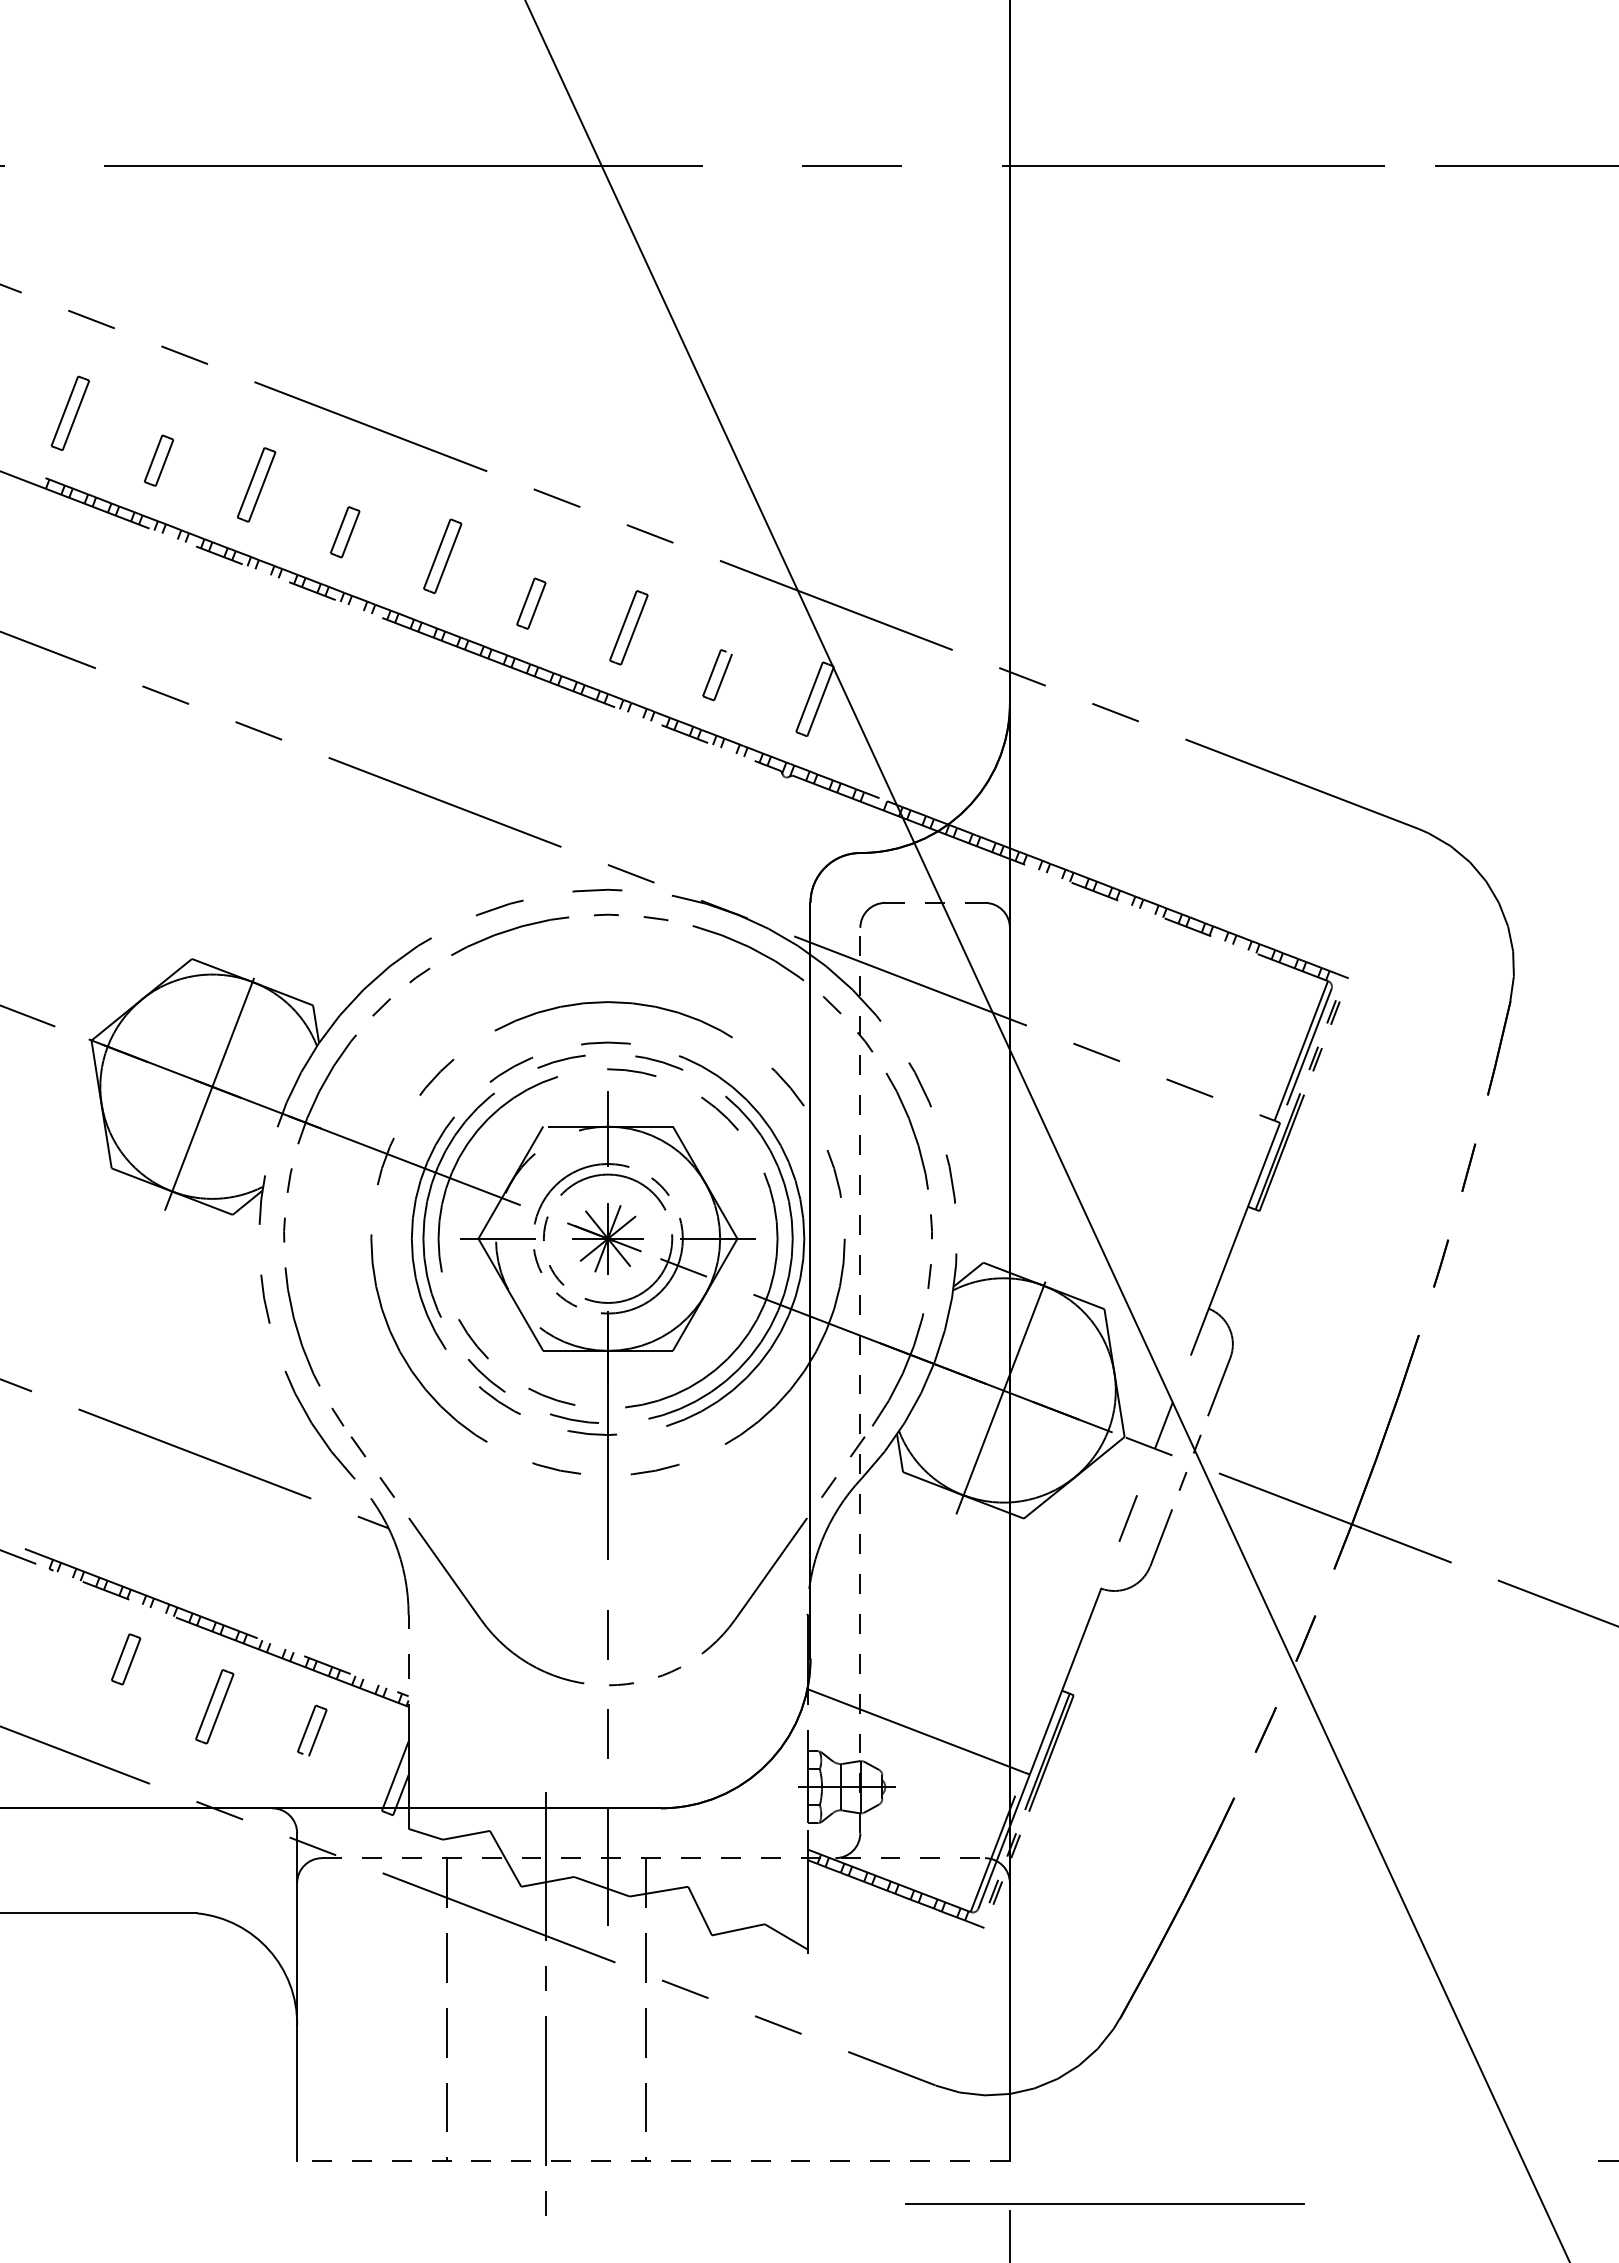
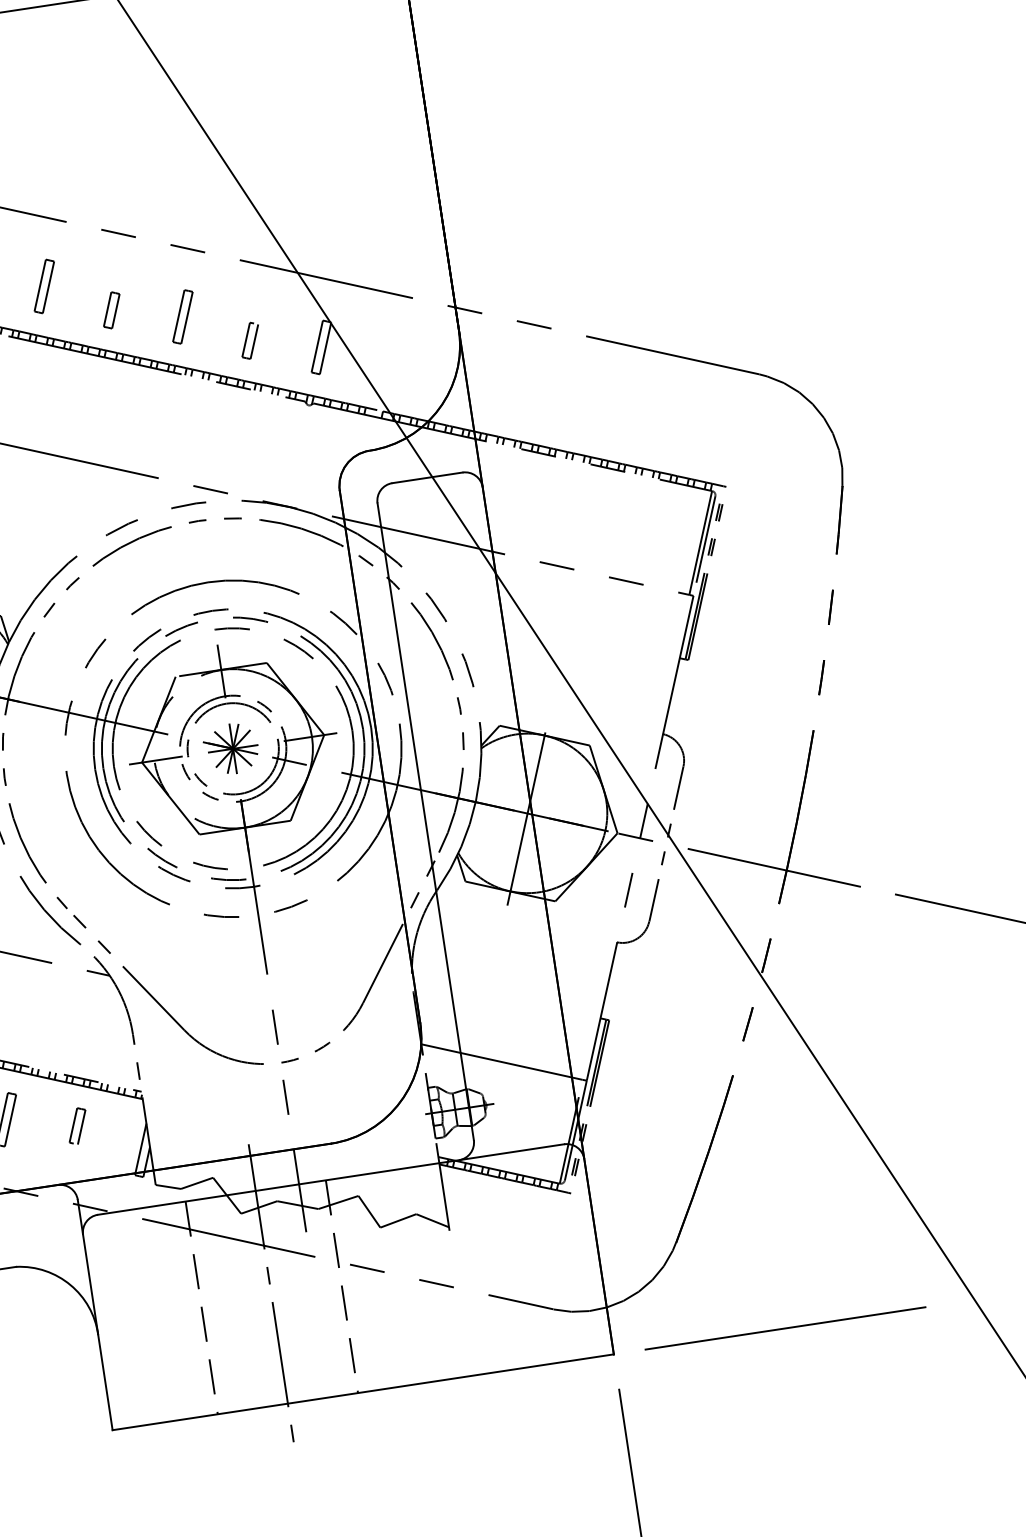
line: (935, 902) -> (427, 477), dashed -> solid
line: (860, 1380) -> (425, 821), dashed -> solid
line: (654, 1858) -> (331, 1179), dashed -> solid
line: (653, 2160) -> (363, 1392), dashed -> solid
line: (1104, 2203) -> (785, 1328), moved

